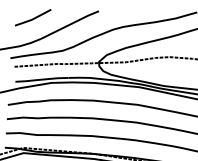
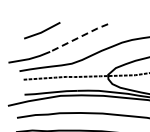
line: (70, 24) -> (79, 37), solid -> dashed

